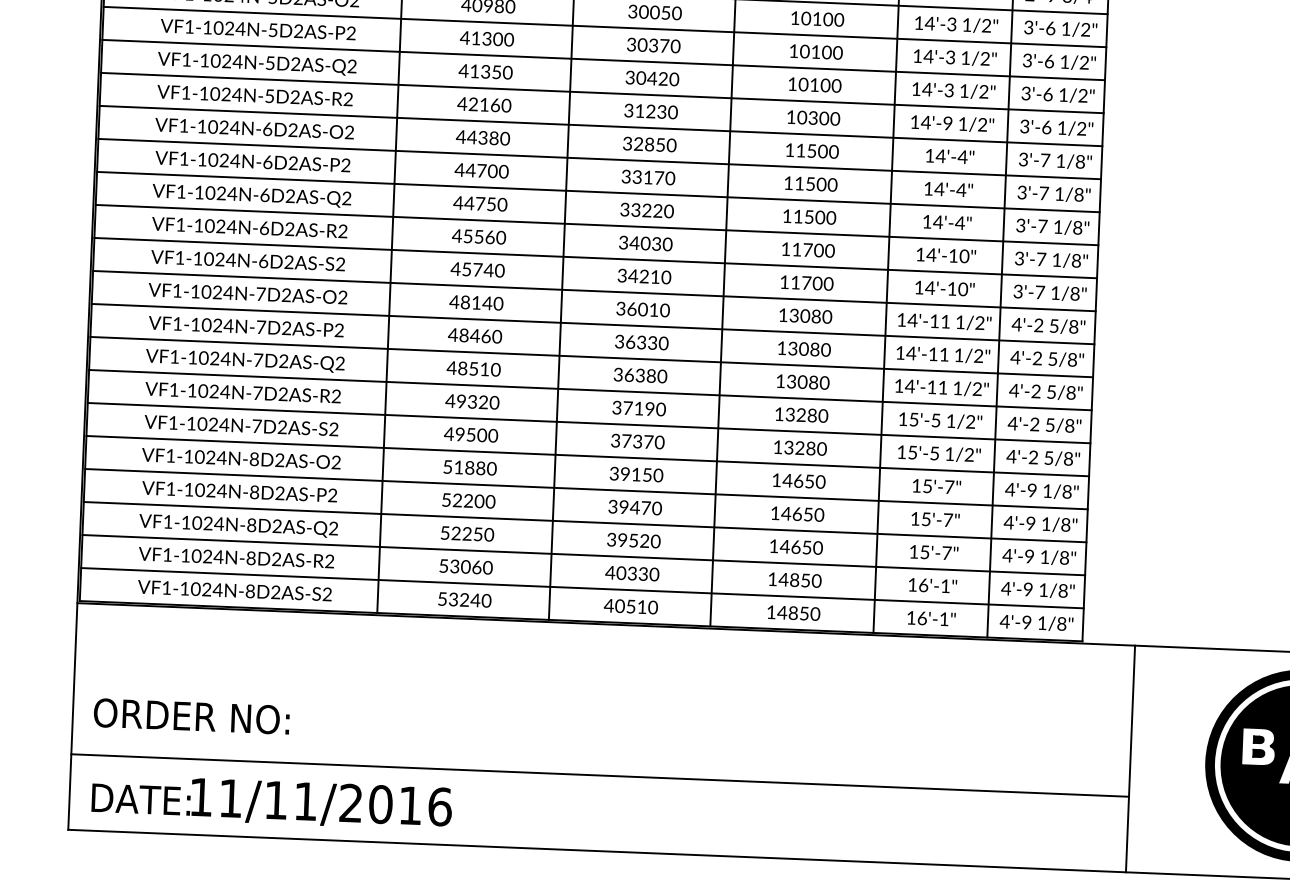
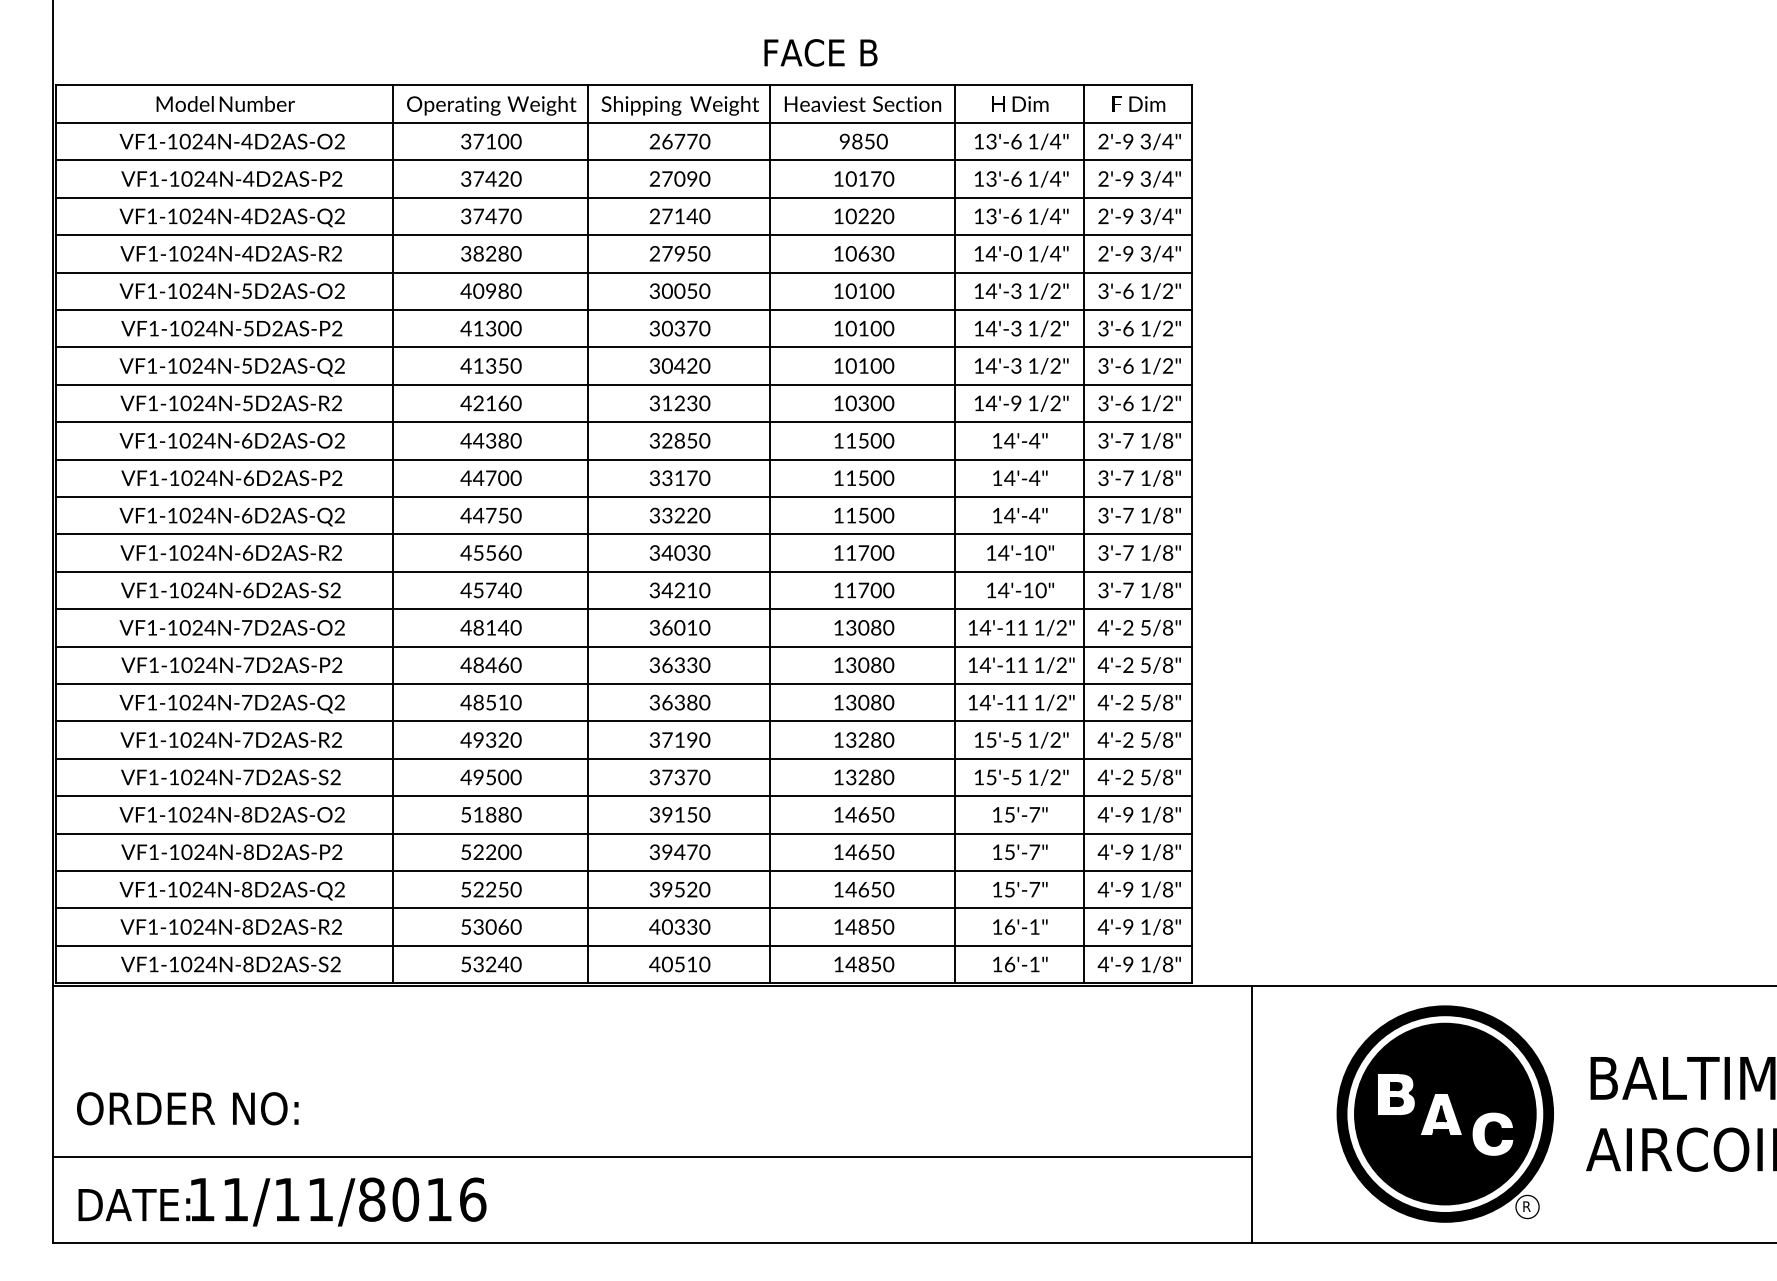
text: (351, 803) -> (372, 1199), 11/11/2016 -> 11/11/8016

